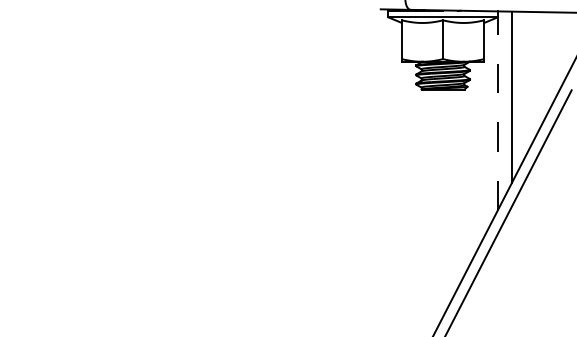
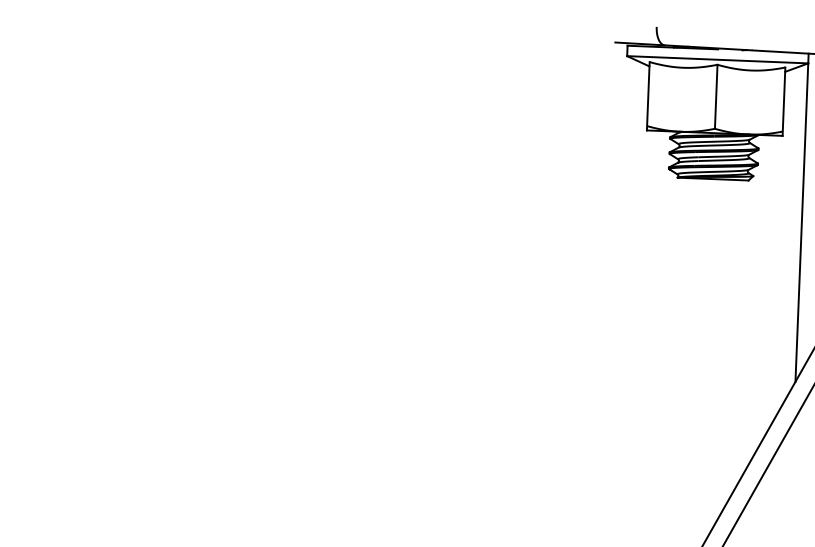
line: (497, 113) -> (801, 222), dashed -> solid

